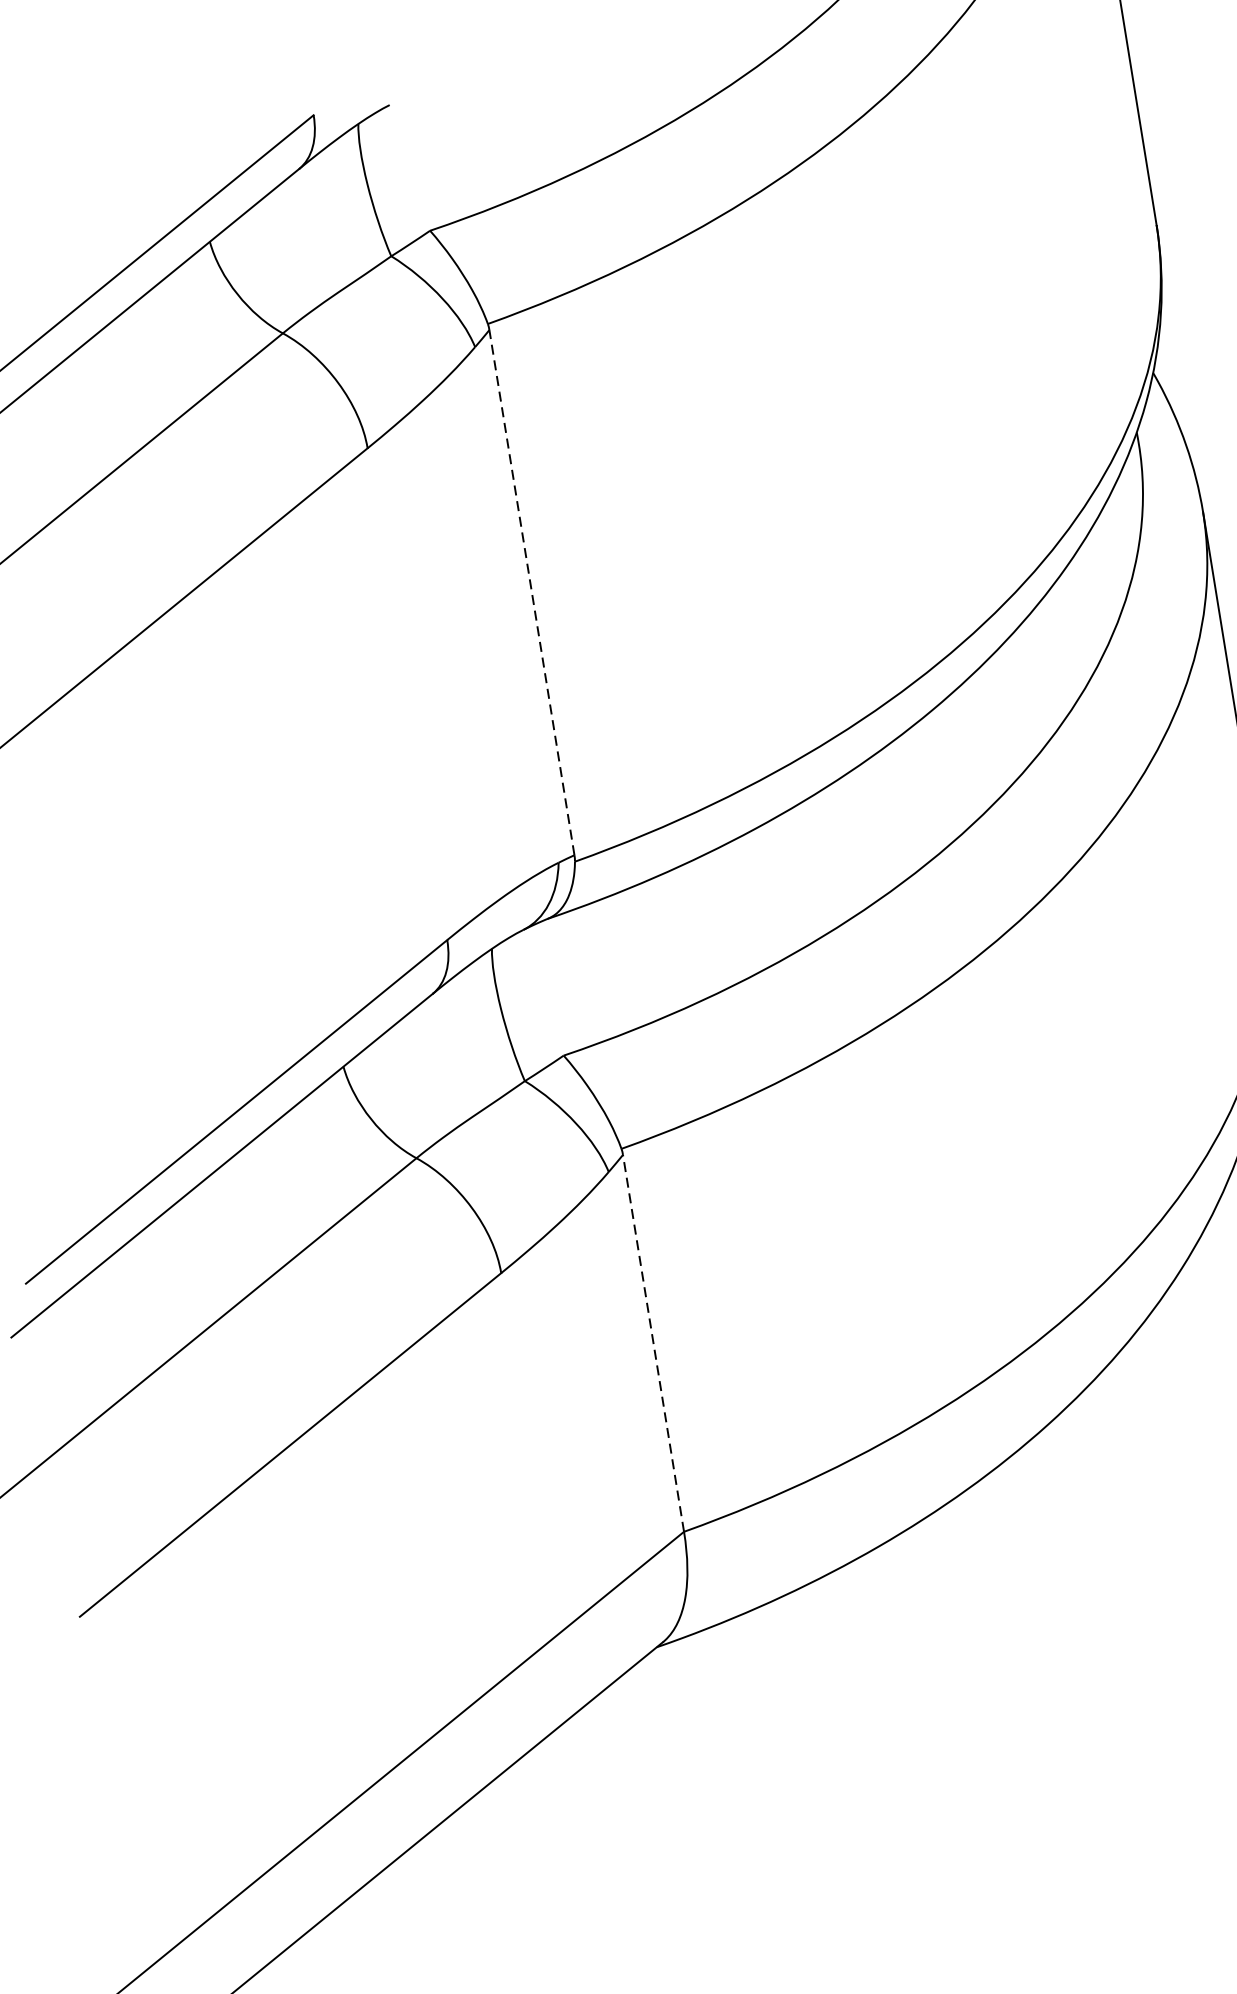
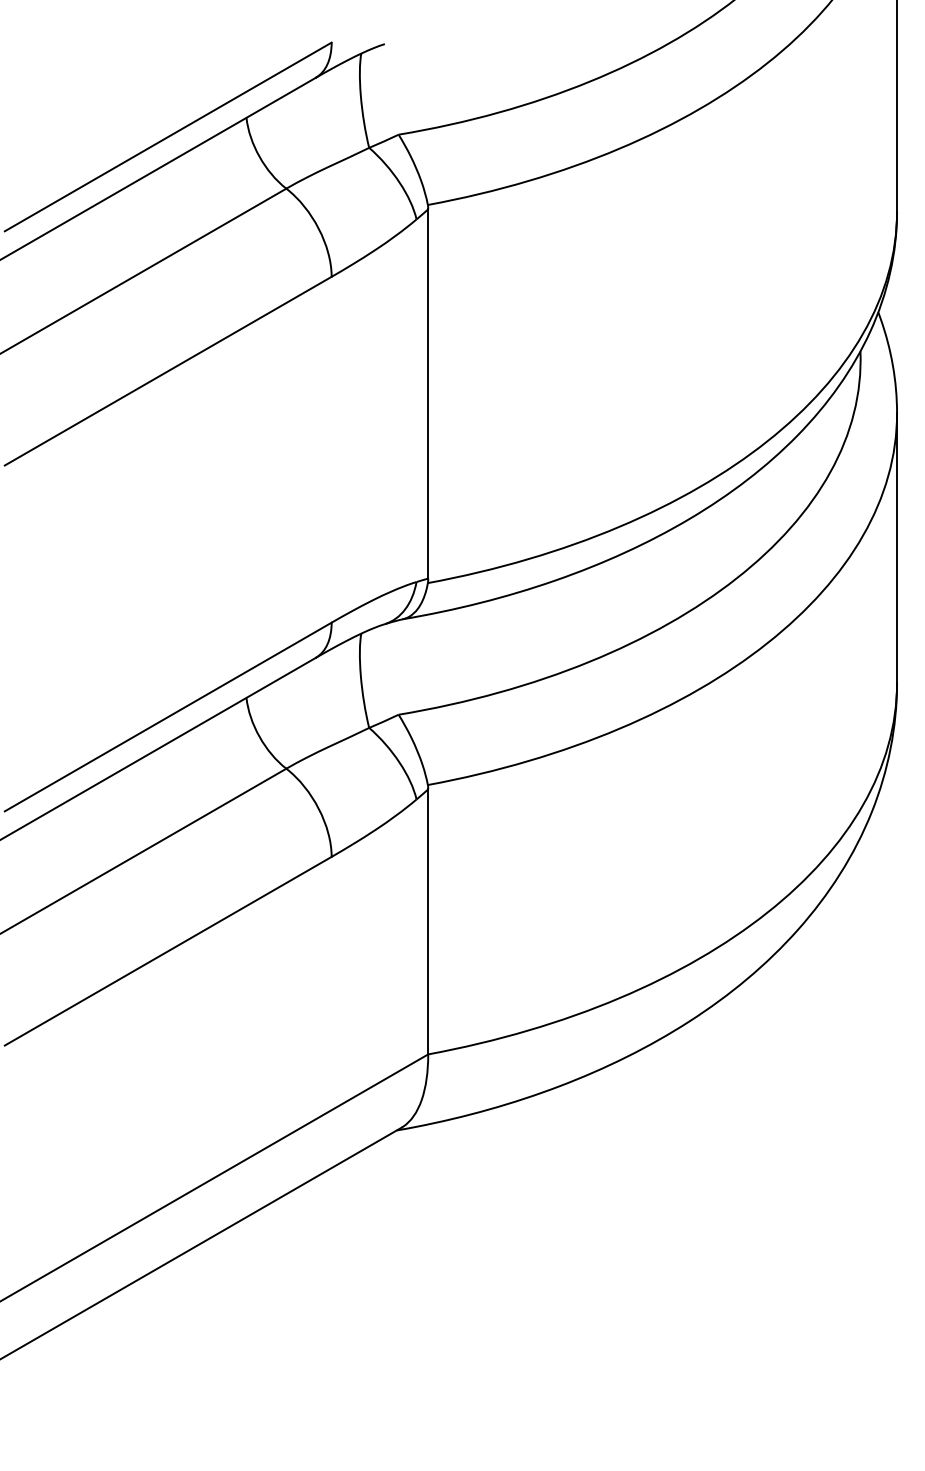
line: (532, 593) -> (428, 394), dashed -> solid
line: (653, 1342) -> (428, 921), dashed -> solid

